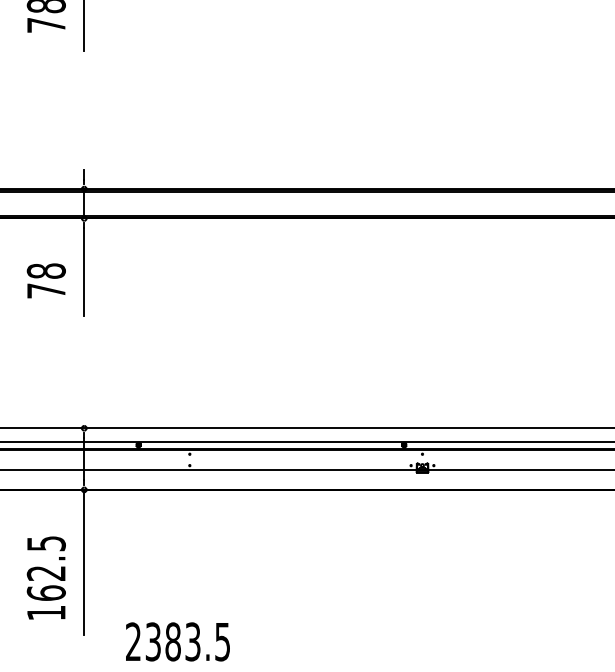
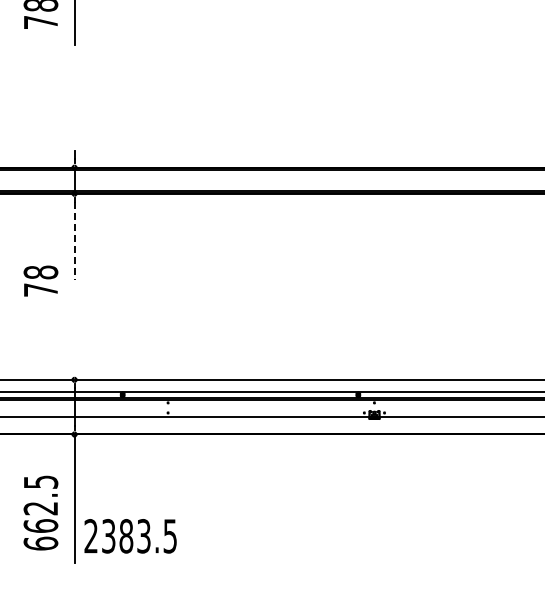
line: (84, 272) -> (74, 241), solid -> dashed
text: (45, 280) -> (40, 280), moved
text: (45, 612) -> (40, 543), 162.5 -> 662.5
text: (177, 642) -> (130, 536), moved

